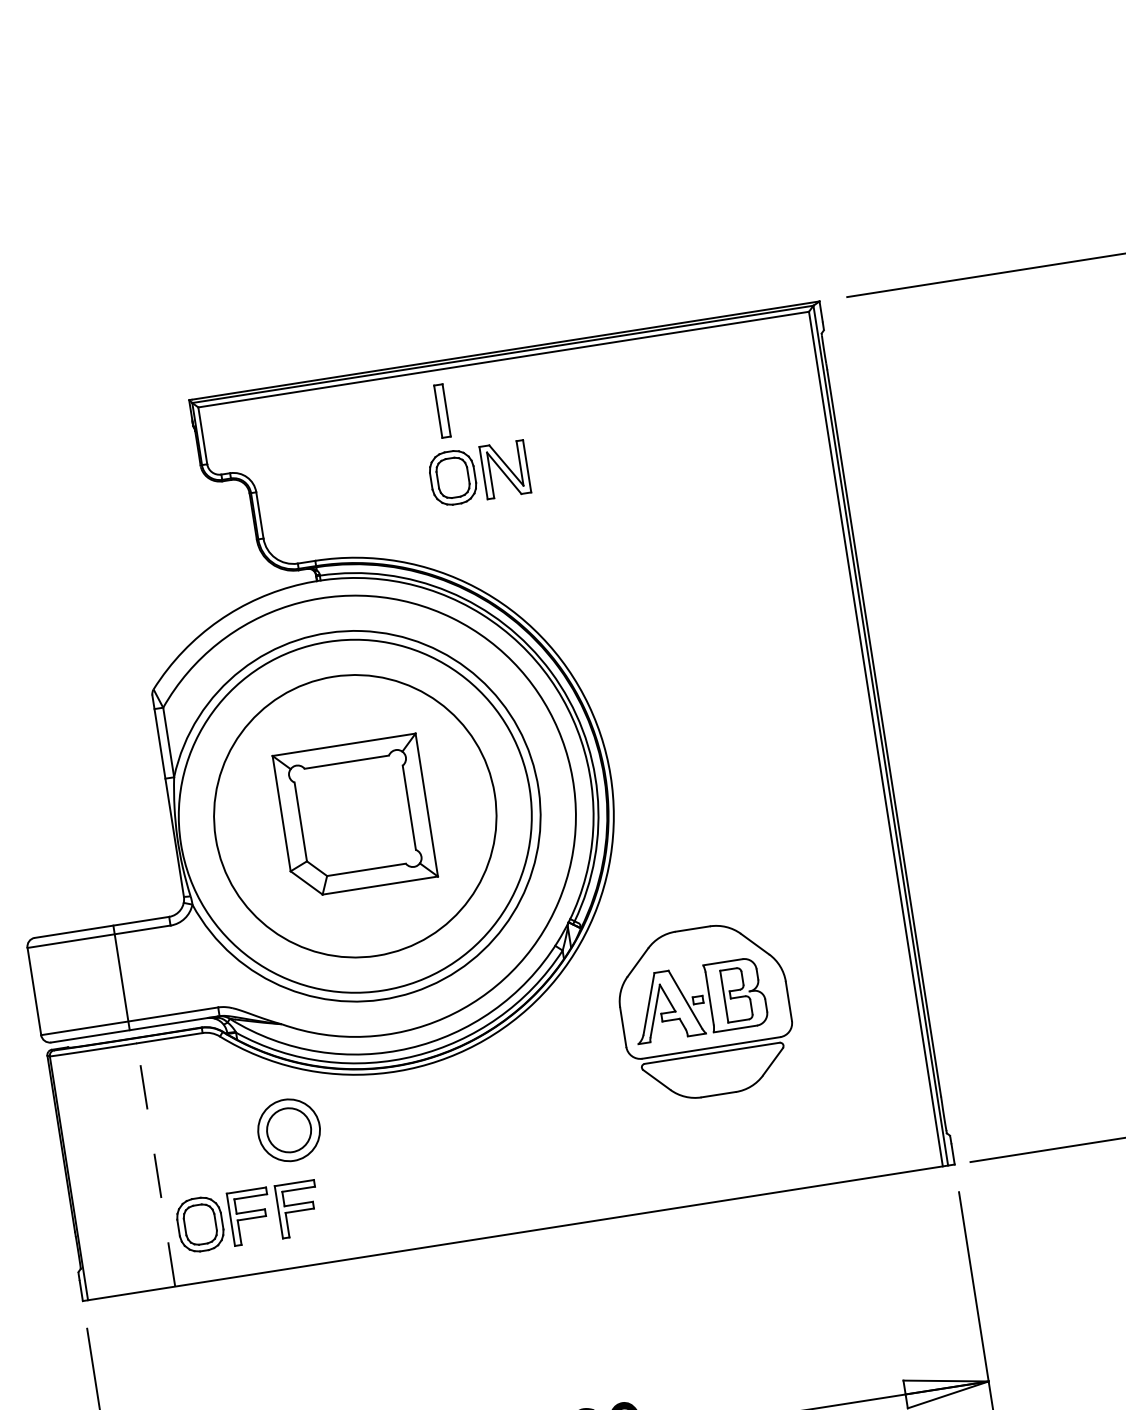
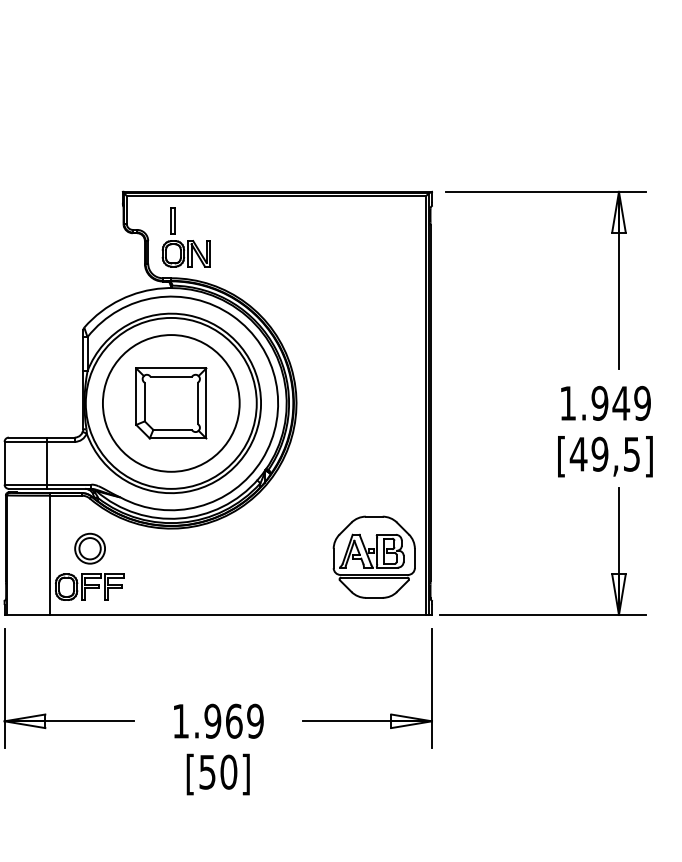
part: (472, 440) -> (185, 237), moved
part: (703, 1010) -> (373, 556), moved
part: (287, 1130) -> (89, 548), moved
line: (155, 1163) -> (49, 554), dashed -> solid

